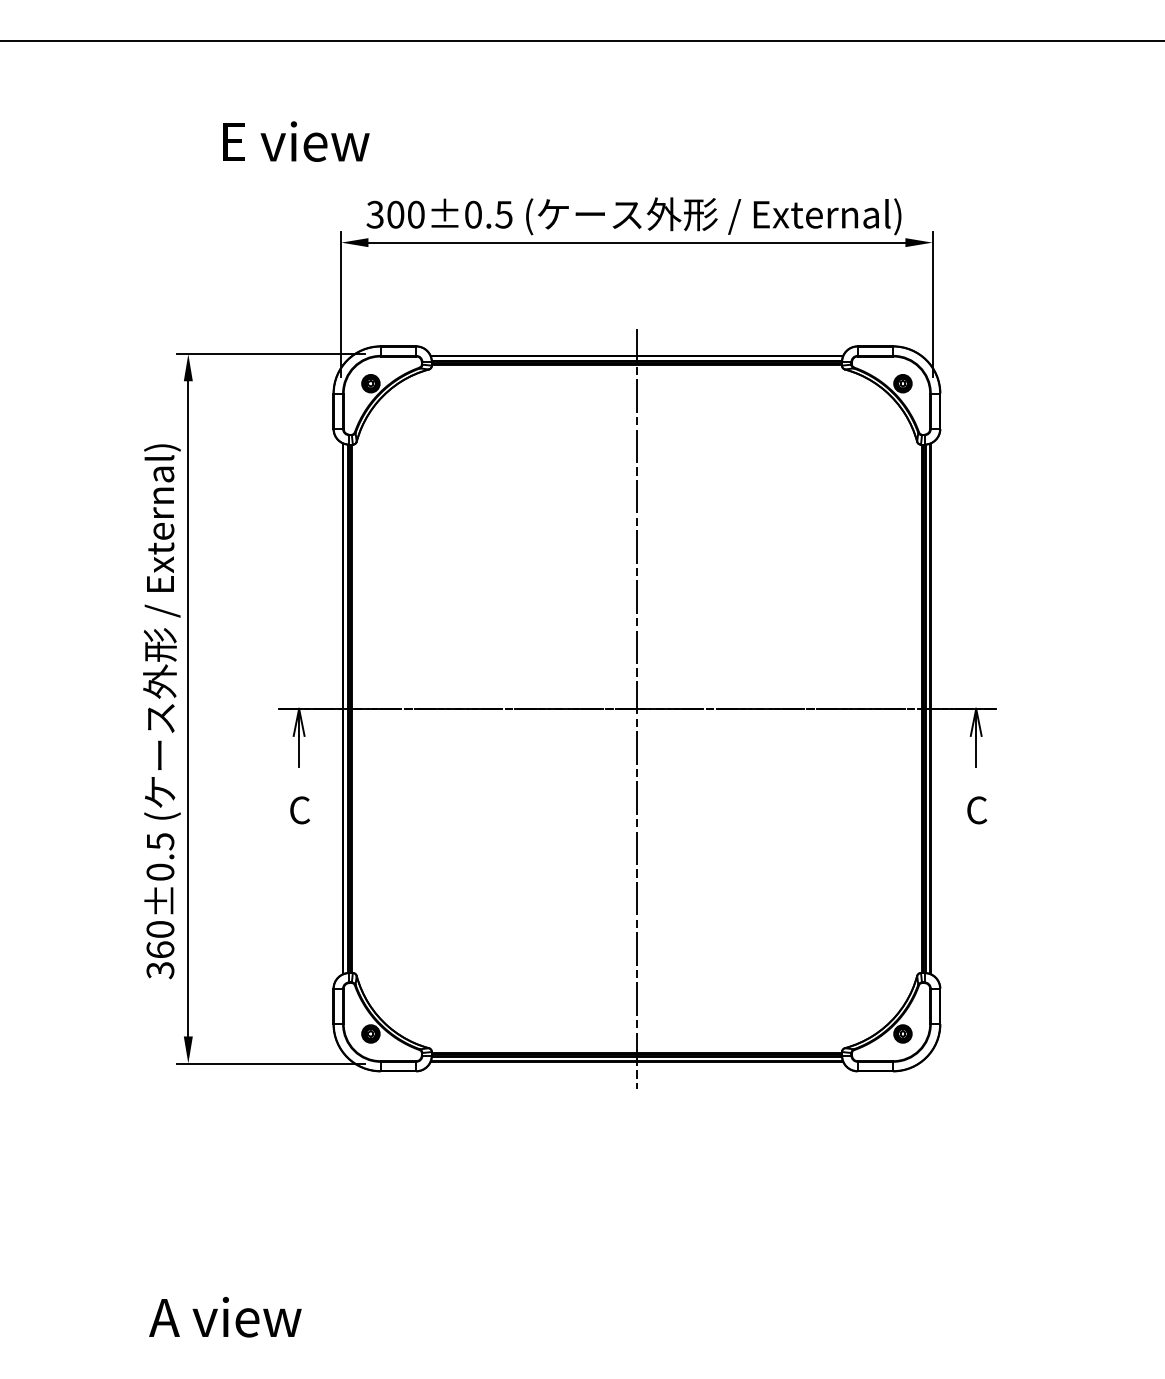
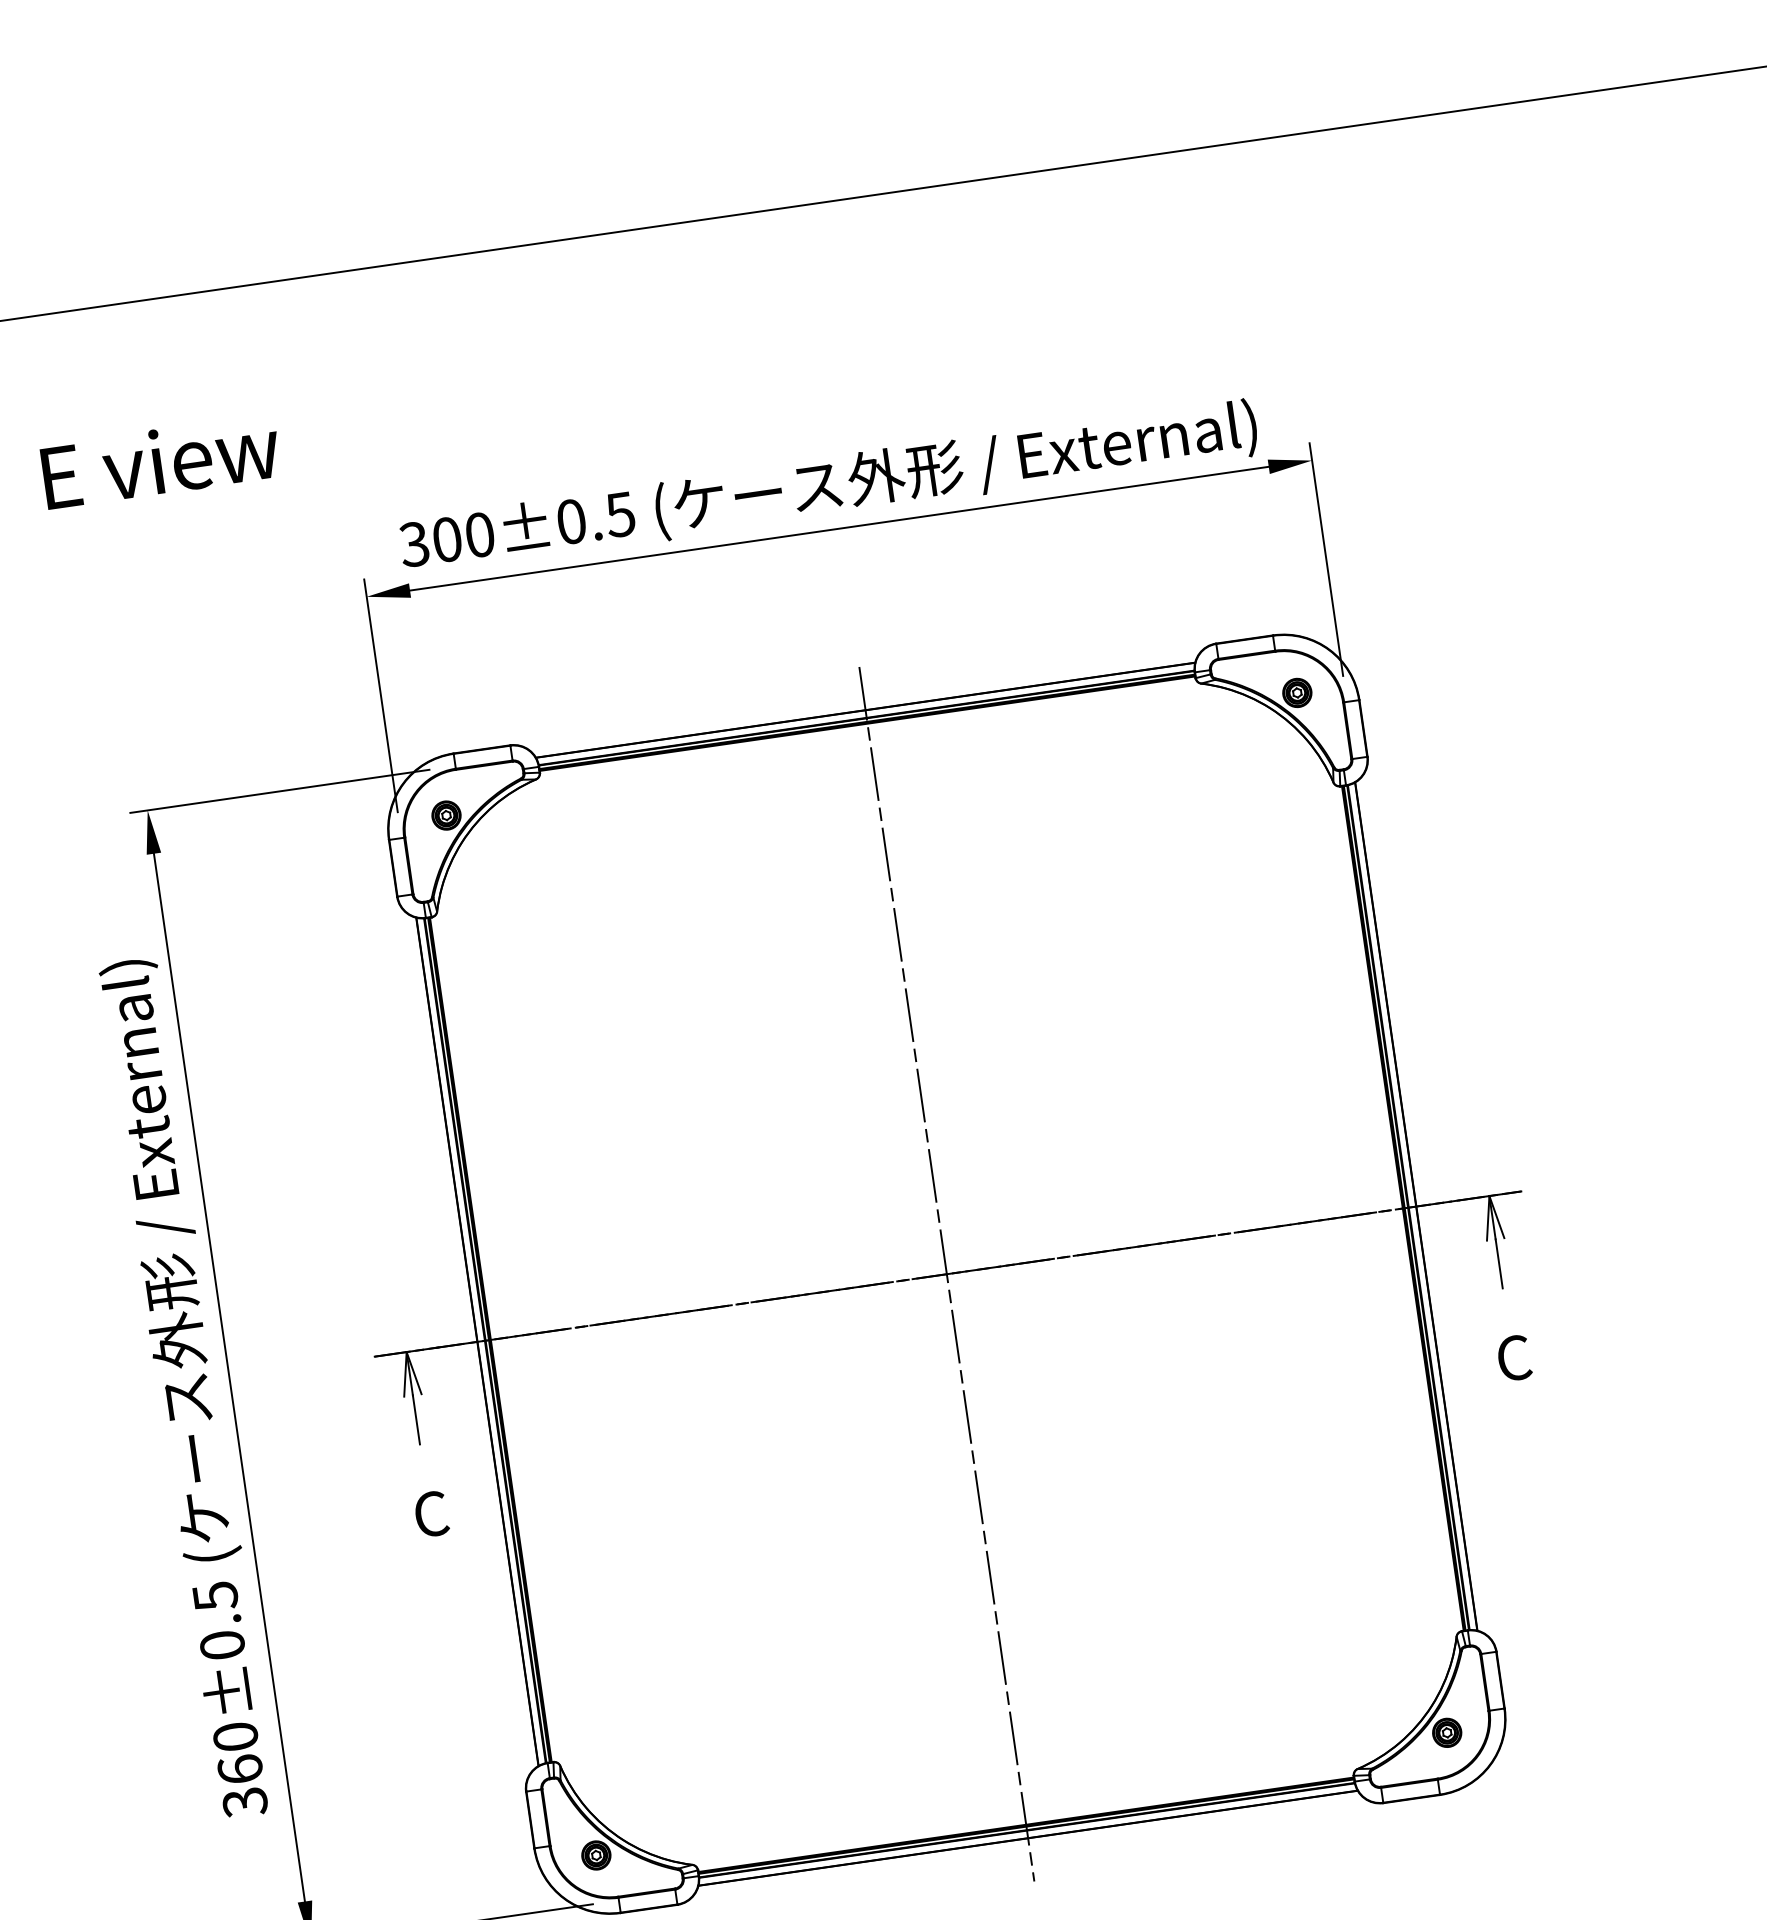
text: (296, 141) -> (161, 461), moved

